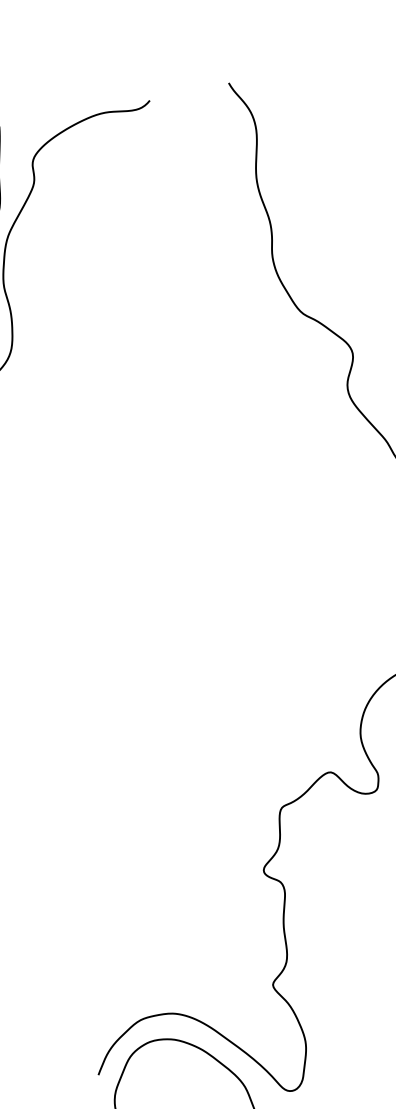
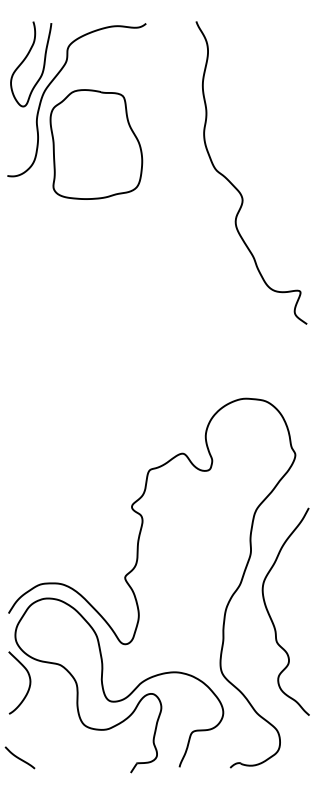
part: (105, 306) -> (96, 144), added

